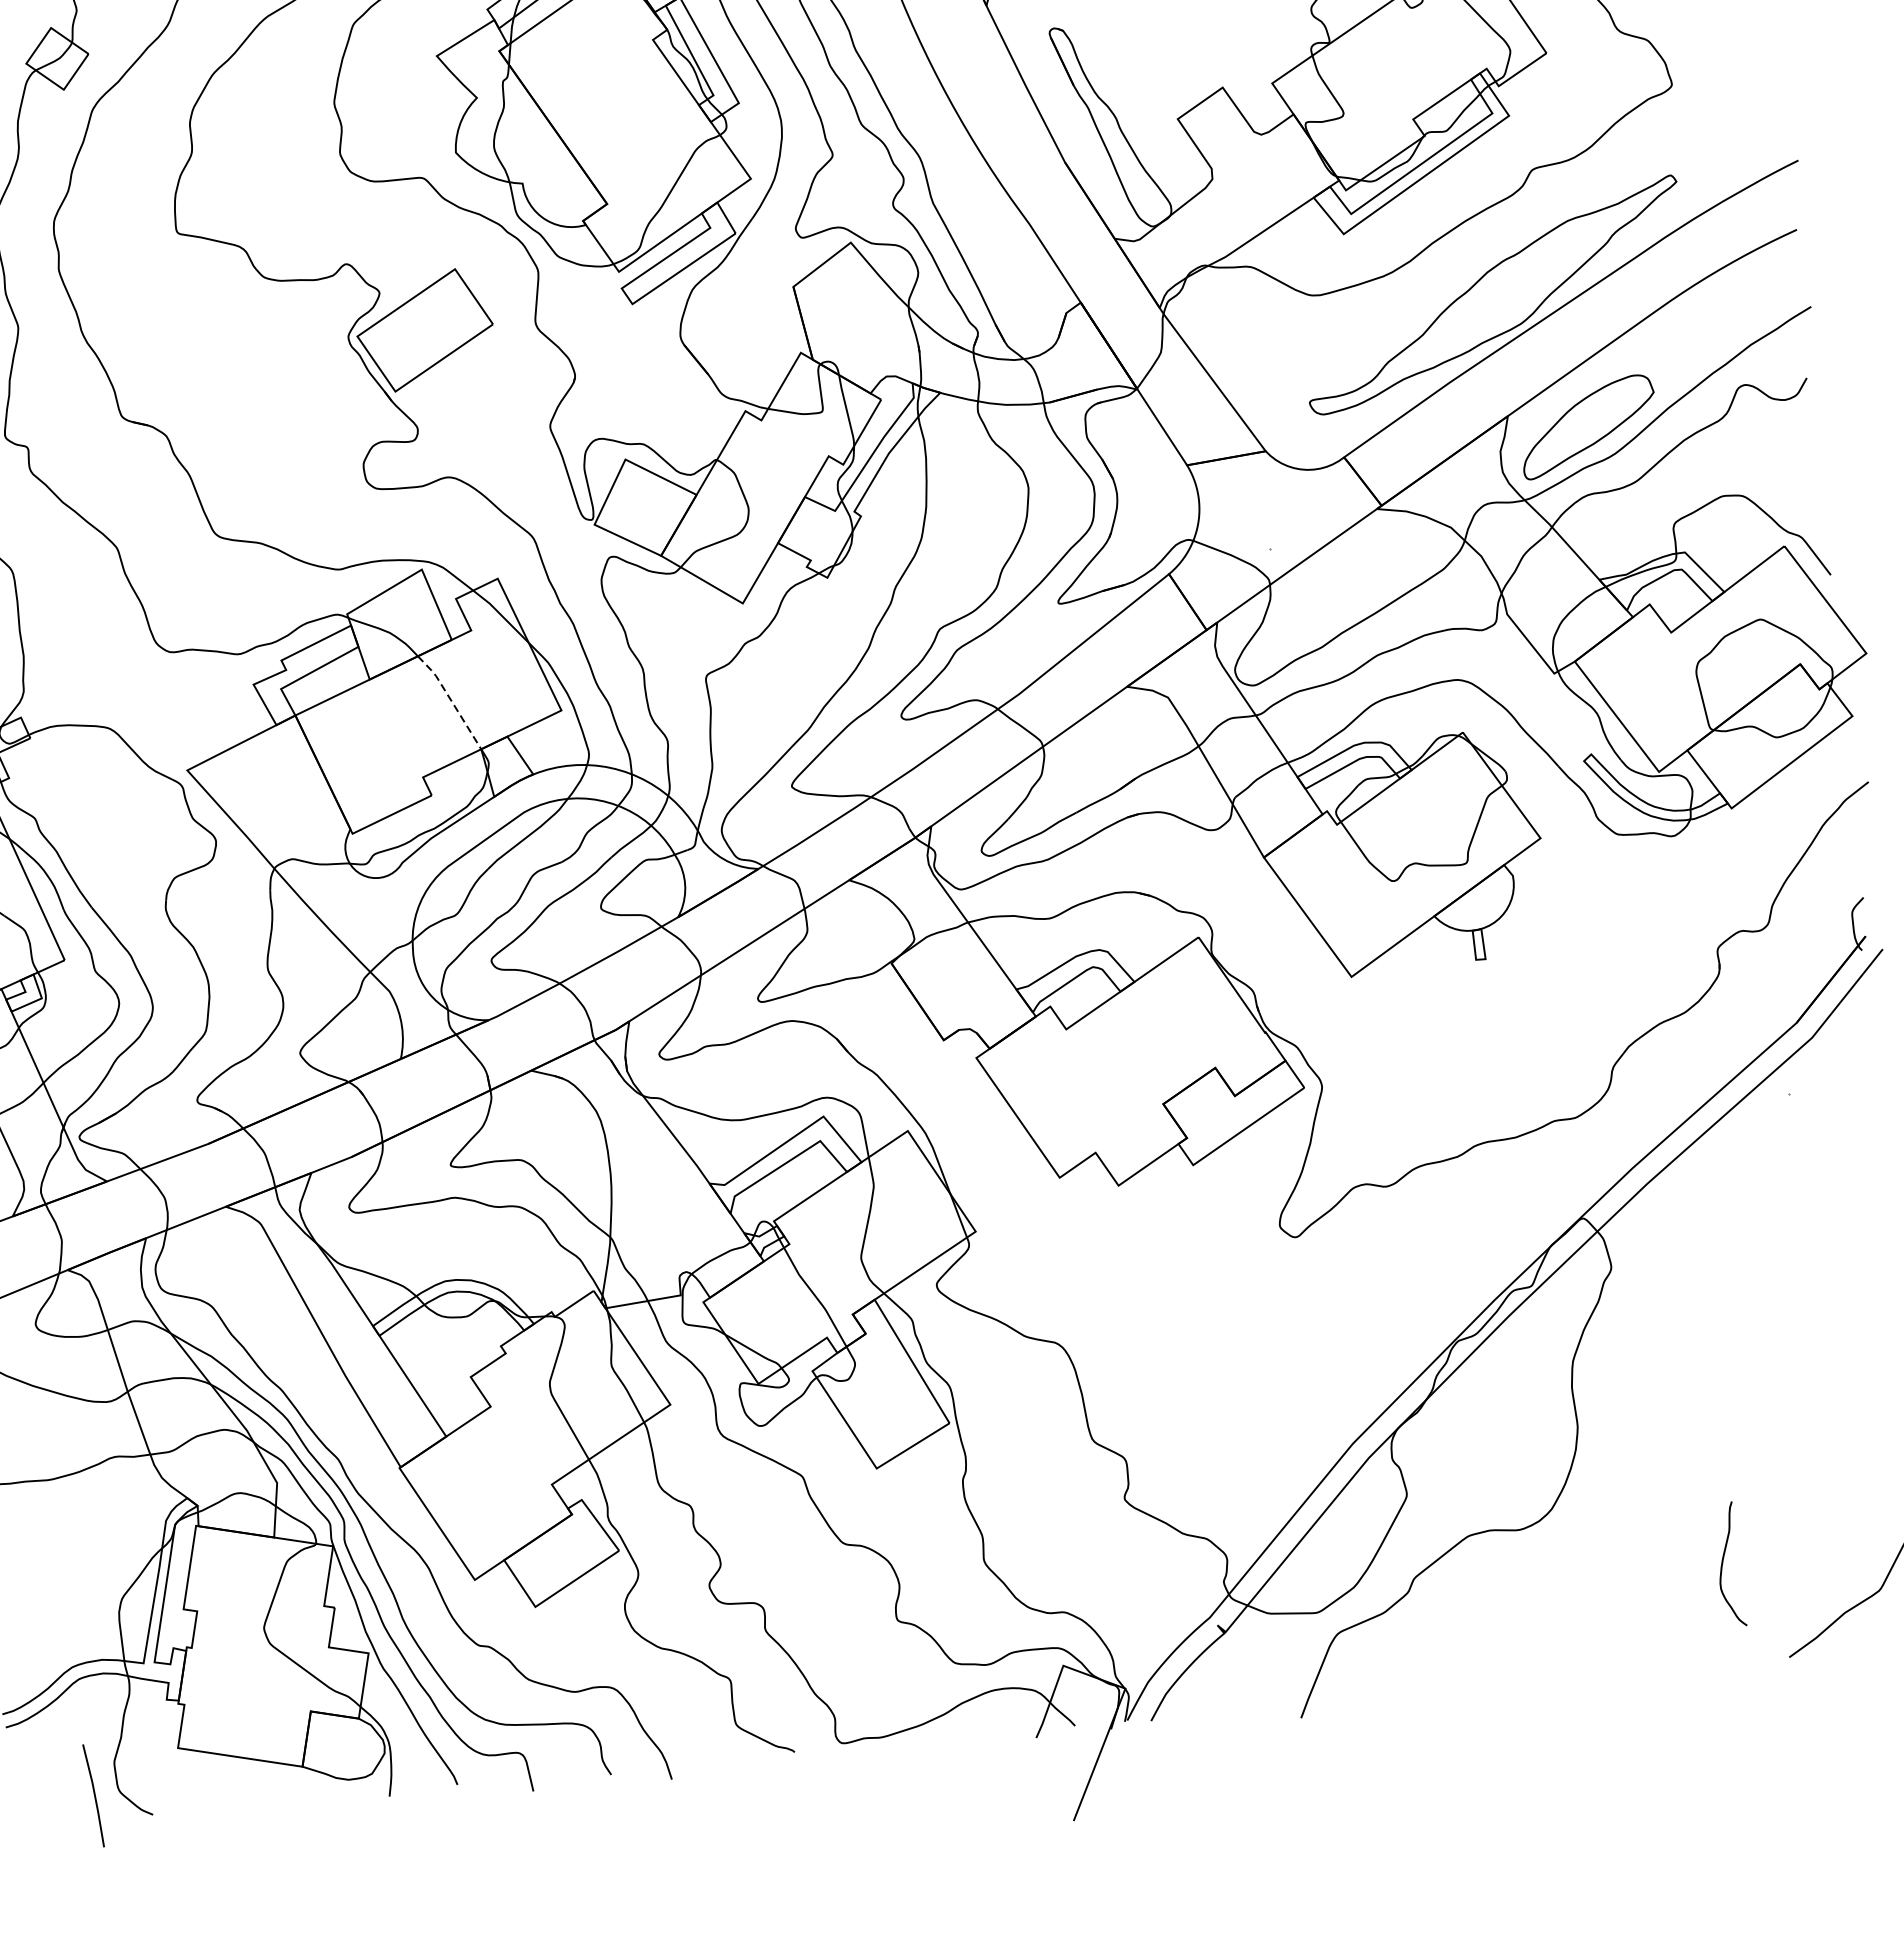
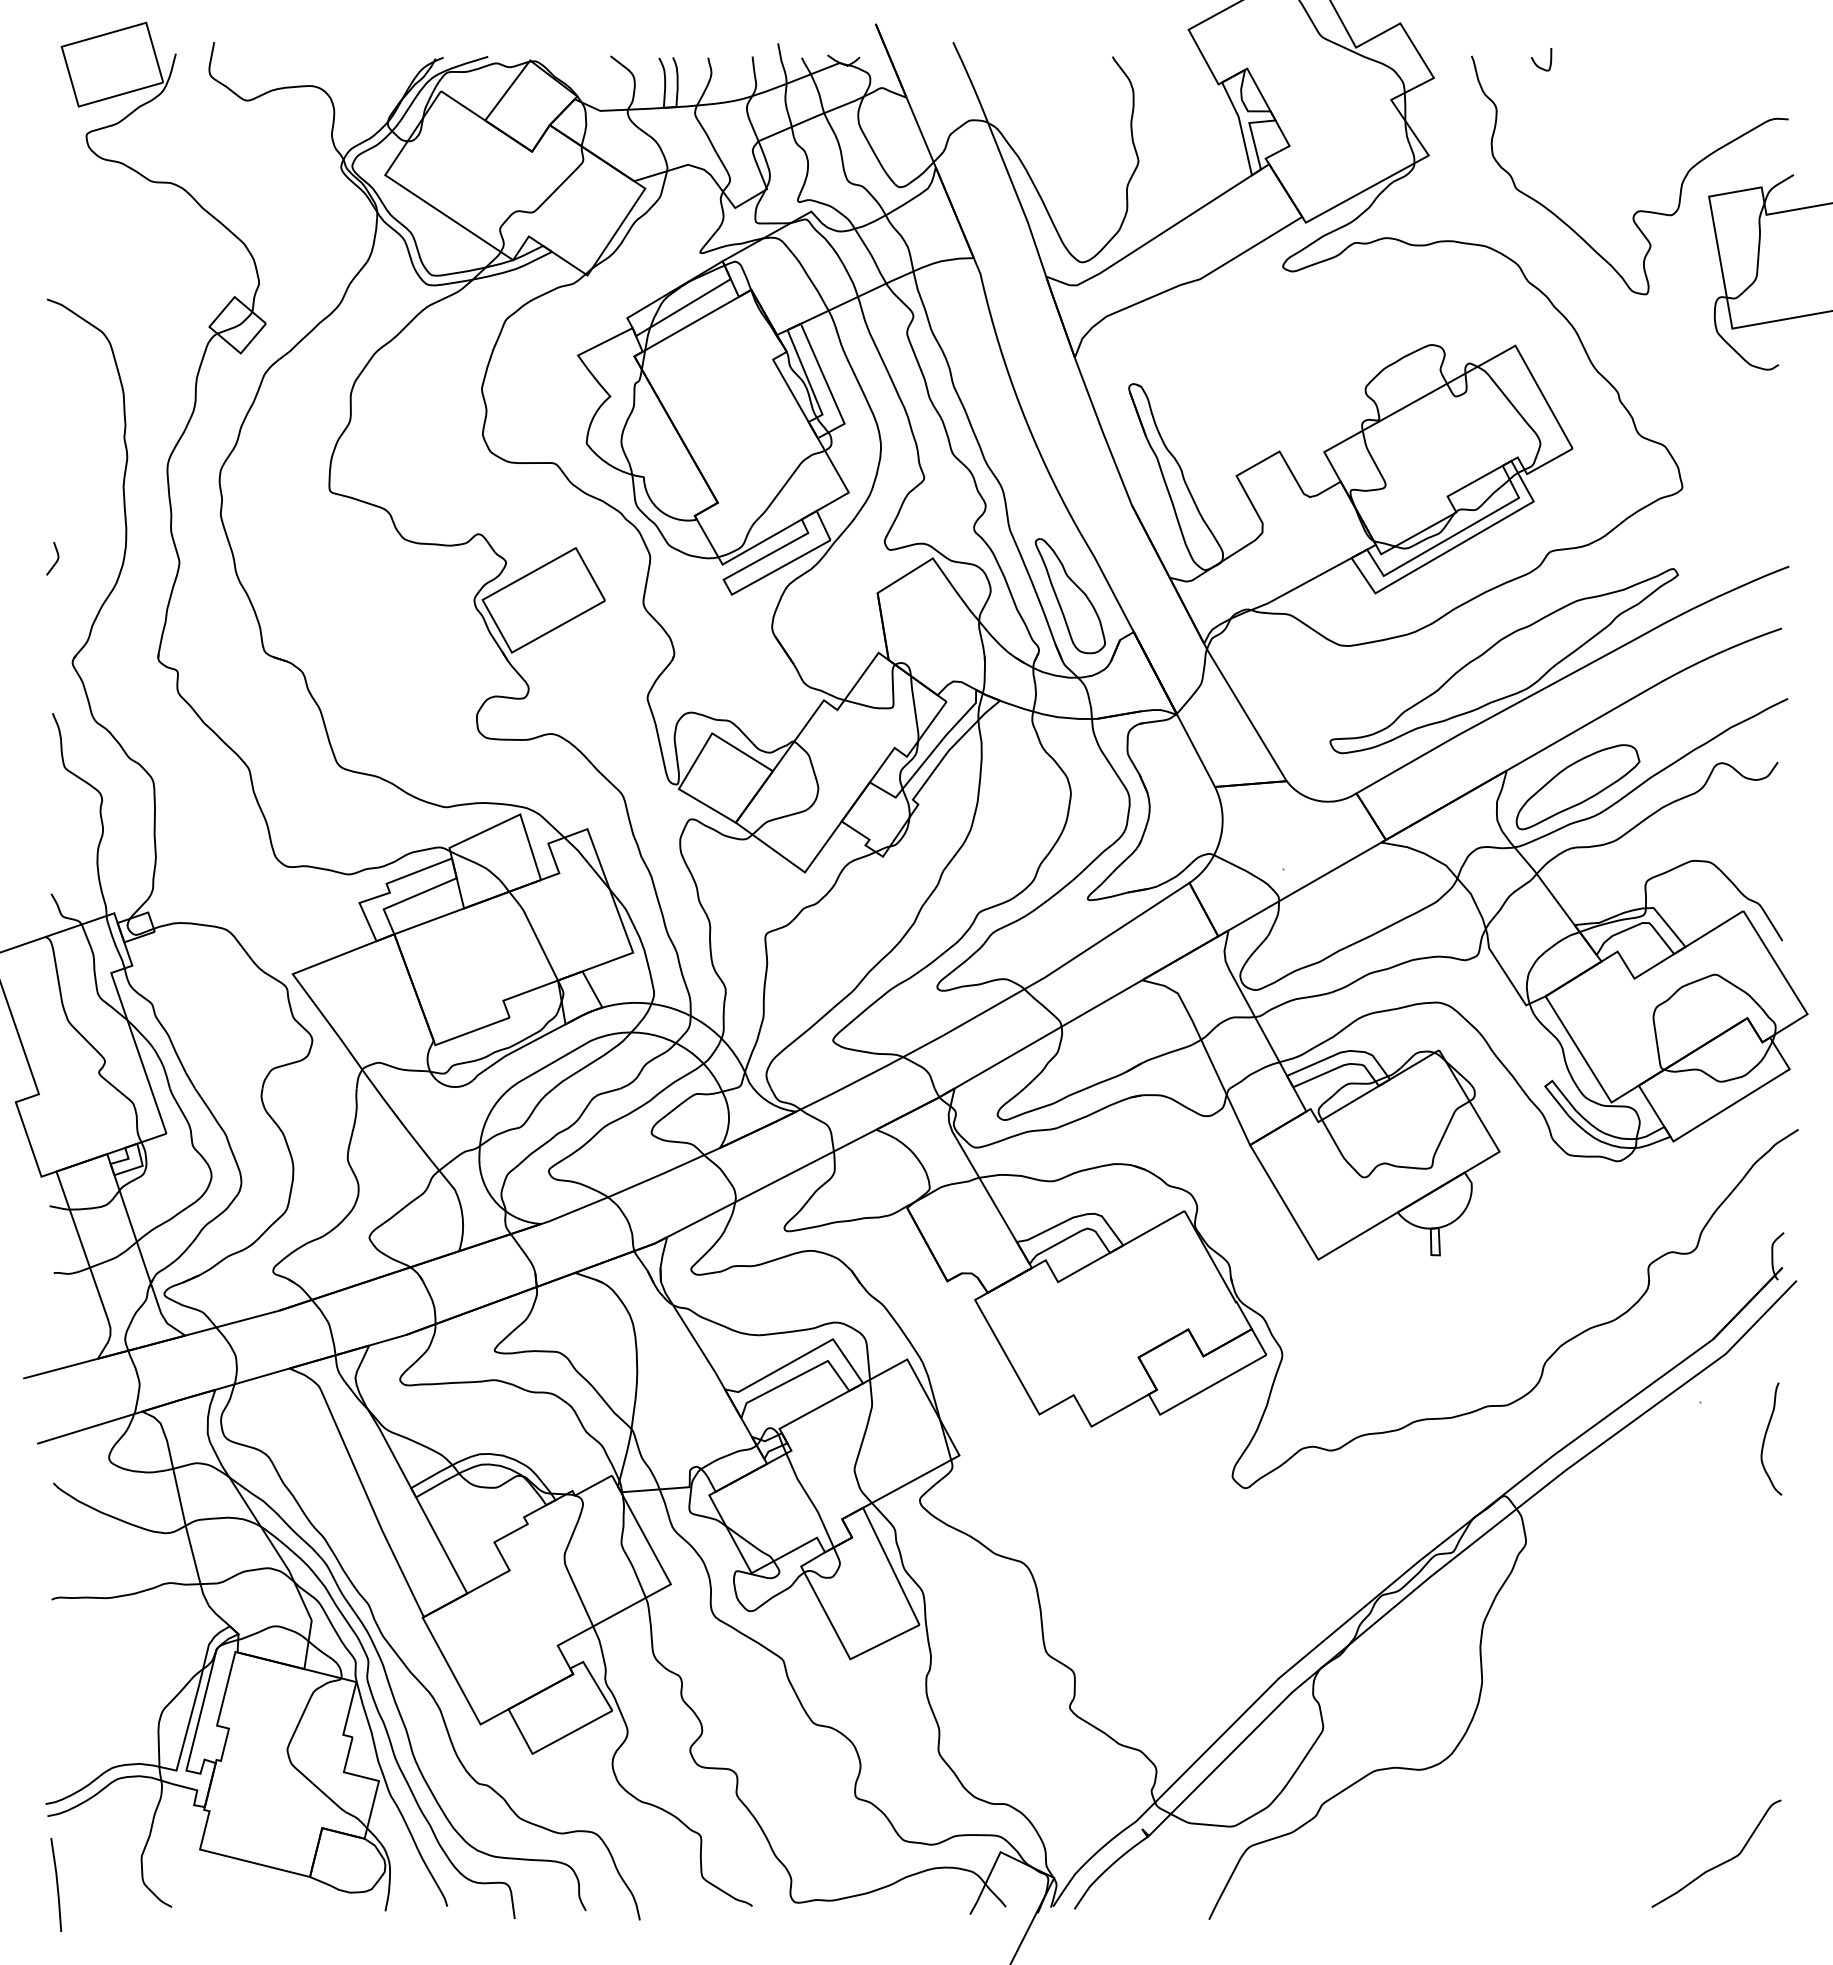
part: (1005, 270) -> (1069, 596), added
line: (451, 700) -> (535, 934), dashed -> solid
curve: (1723, 1561) -> (1766, 1435), moved
line: (93, 1795) -> (56, 1884), moved

